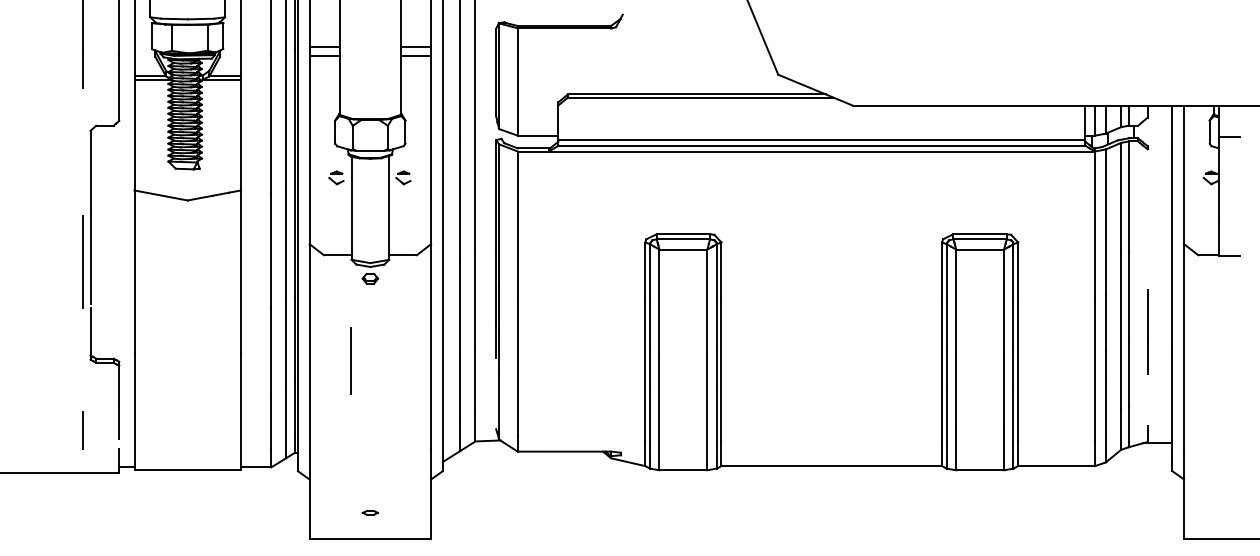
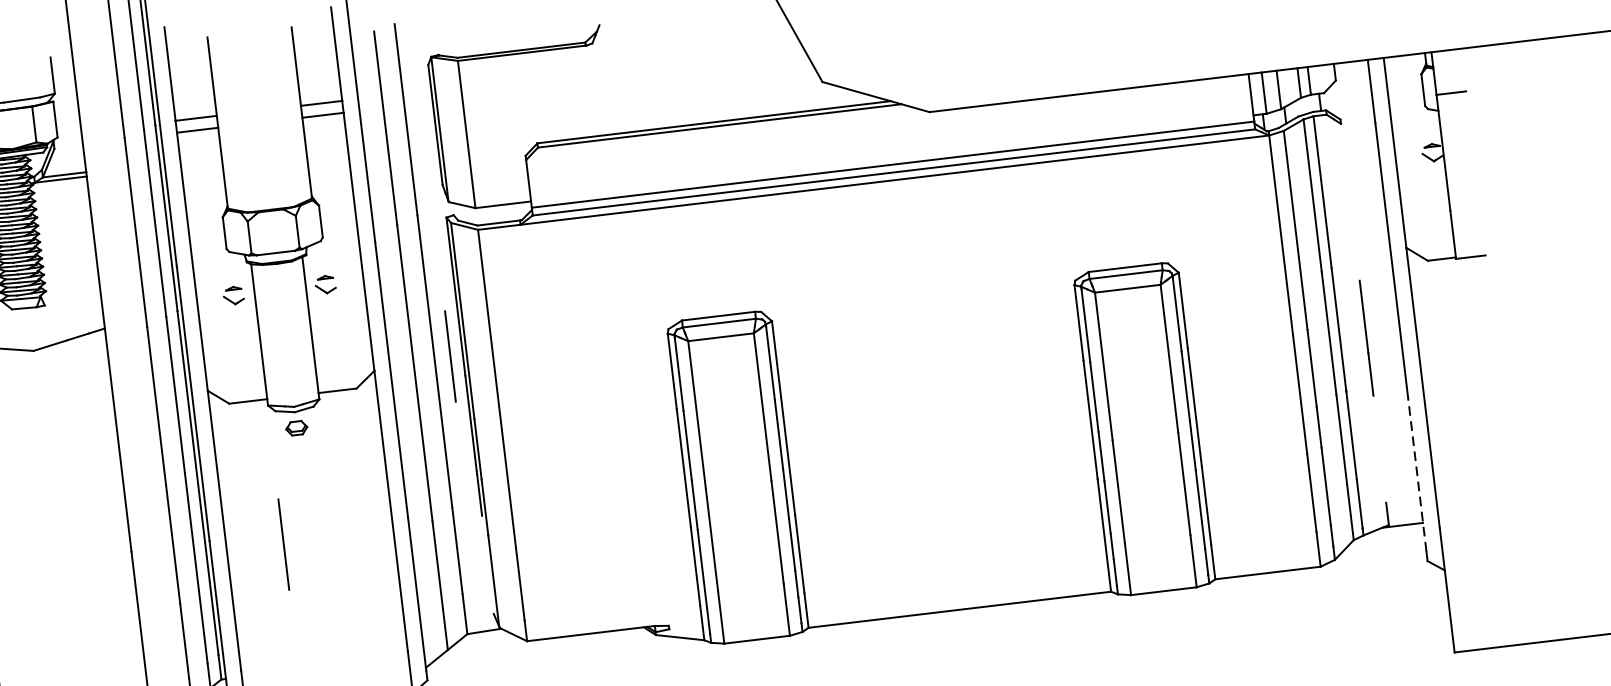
line: (486, 239) -> (449, 355), added
line: (1147, 331) -> (1366, 337), moved
line: (1172, 408) -> (1417, 475), solid -> dashed

